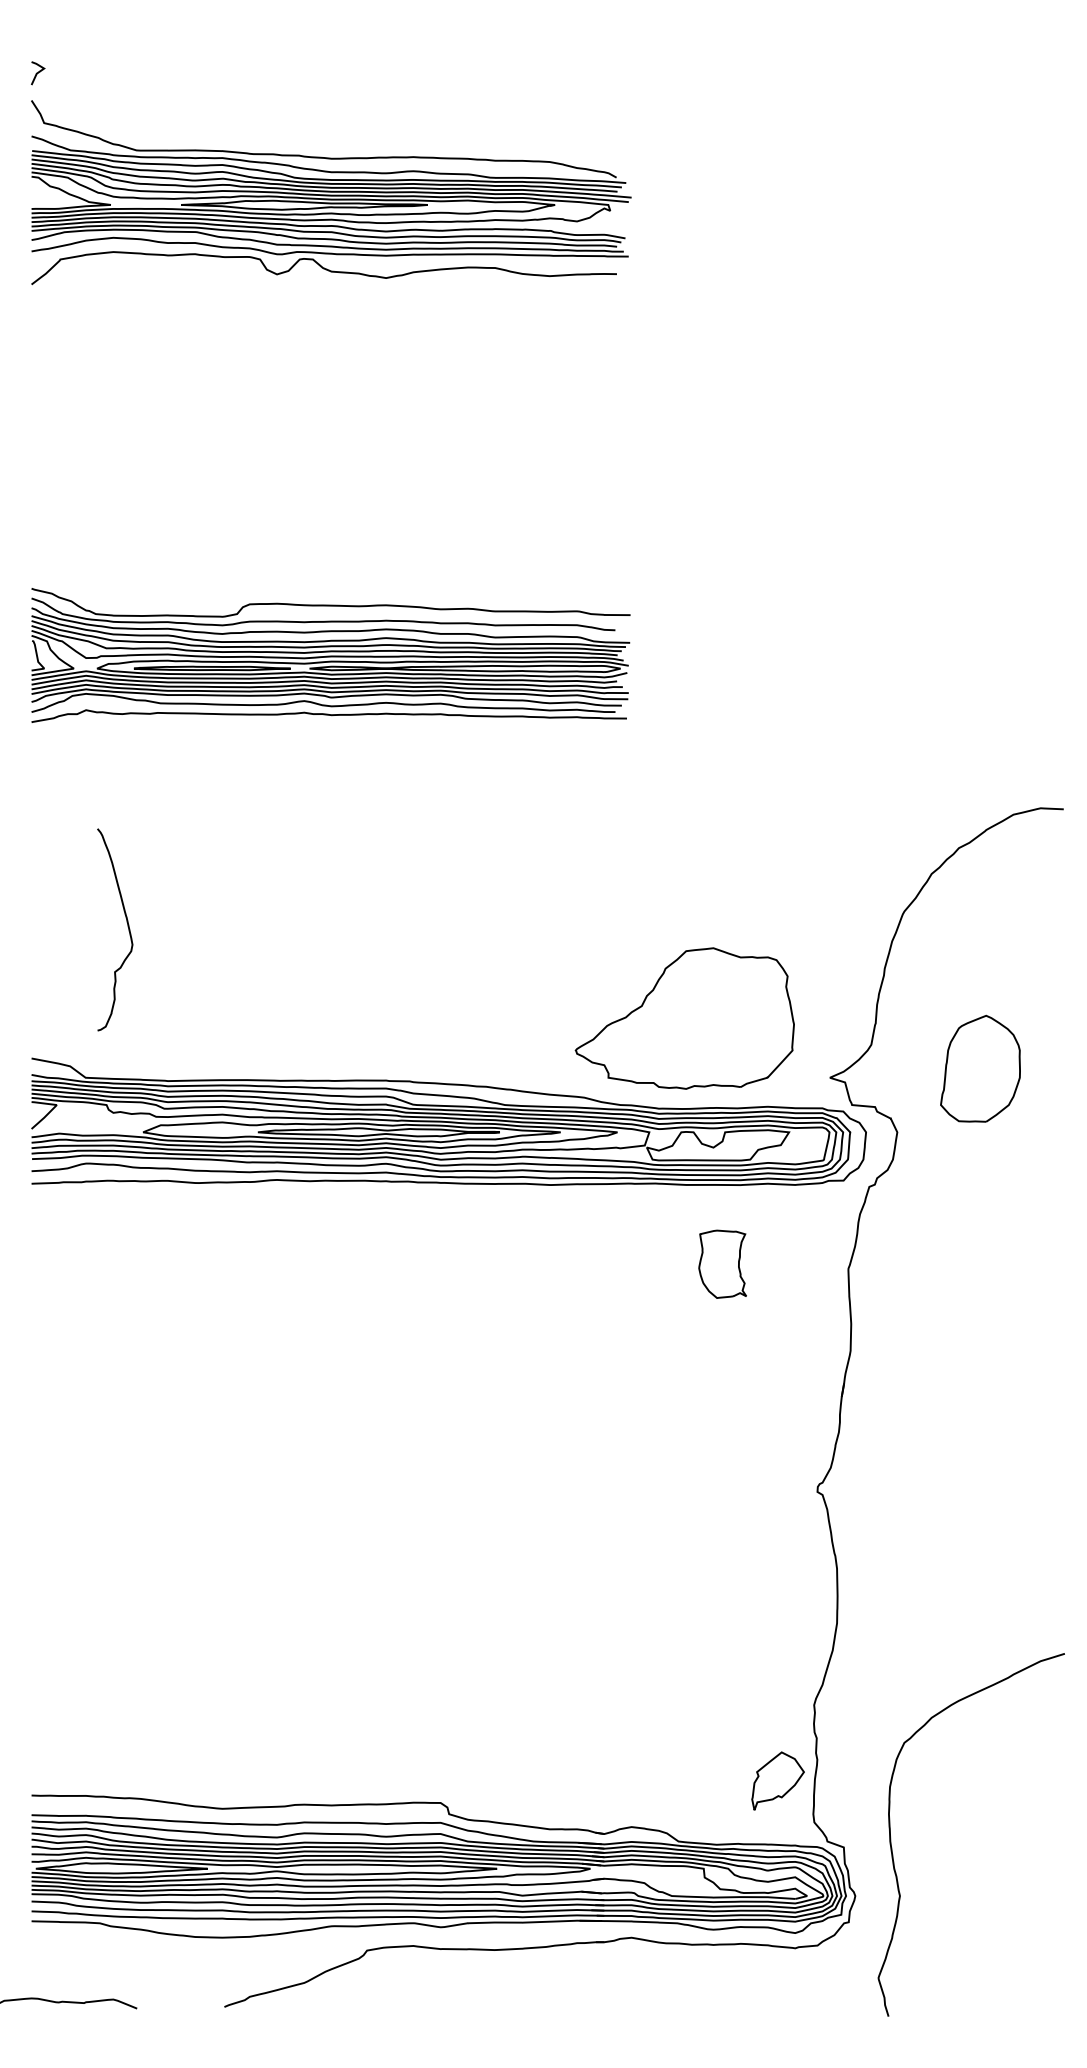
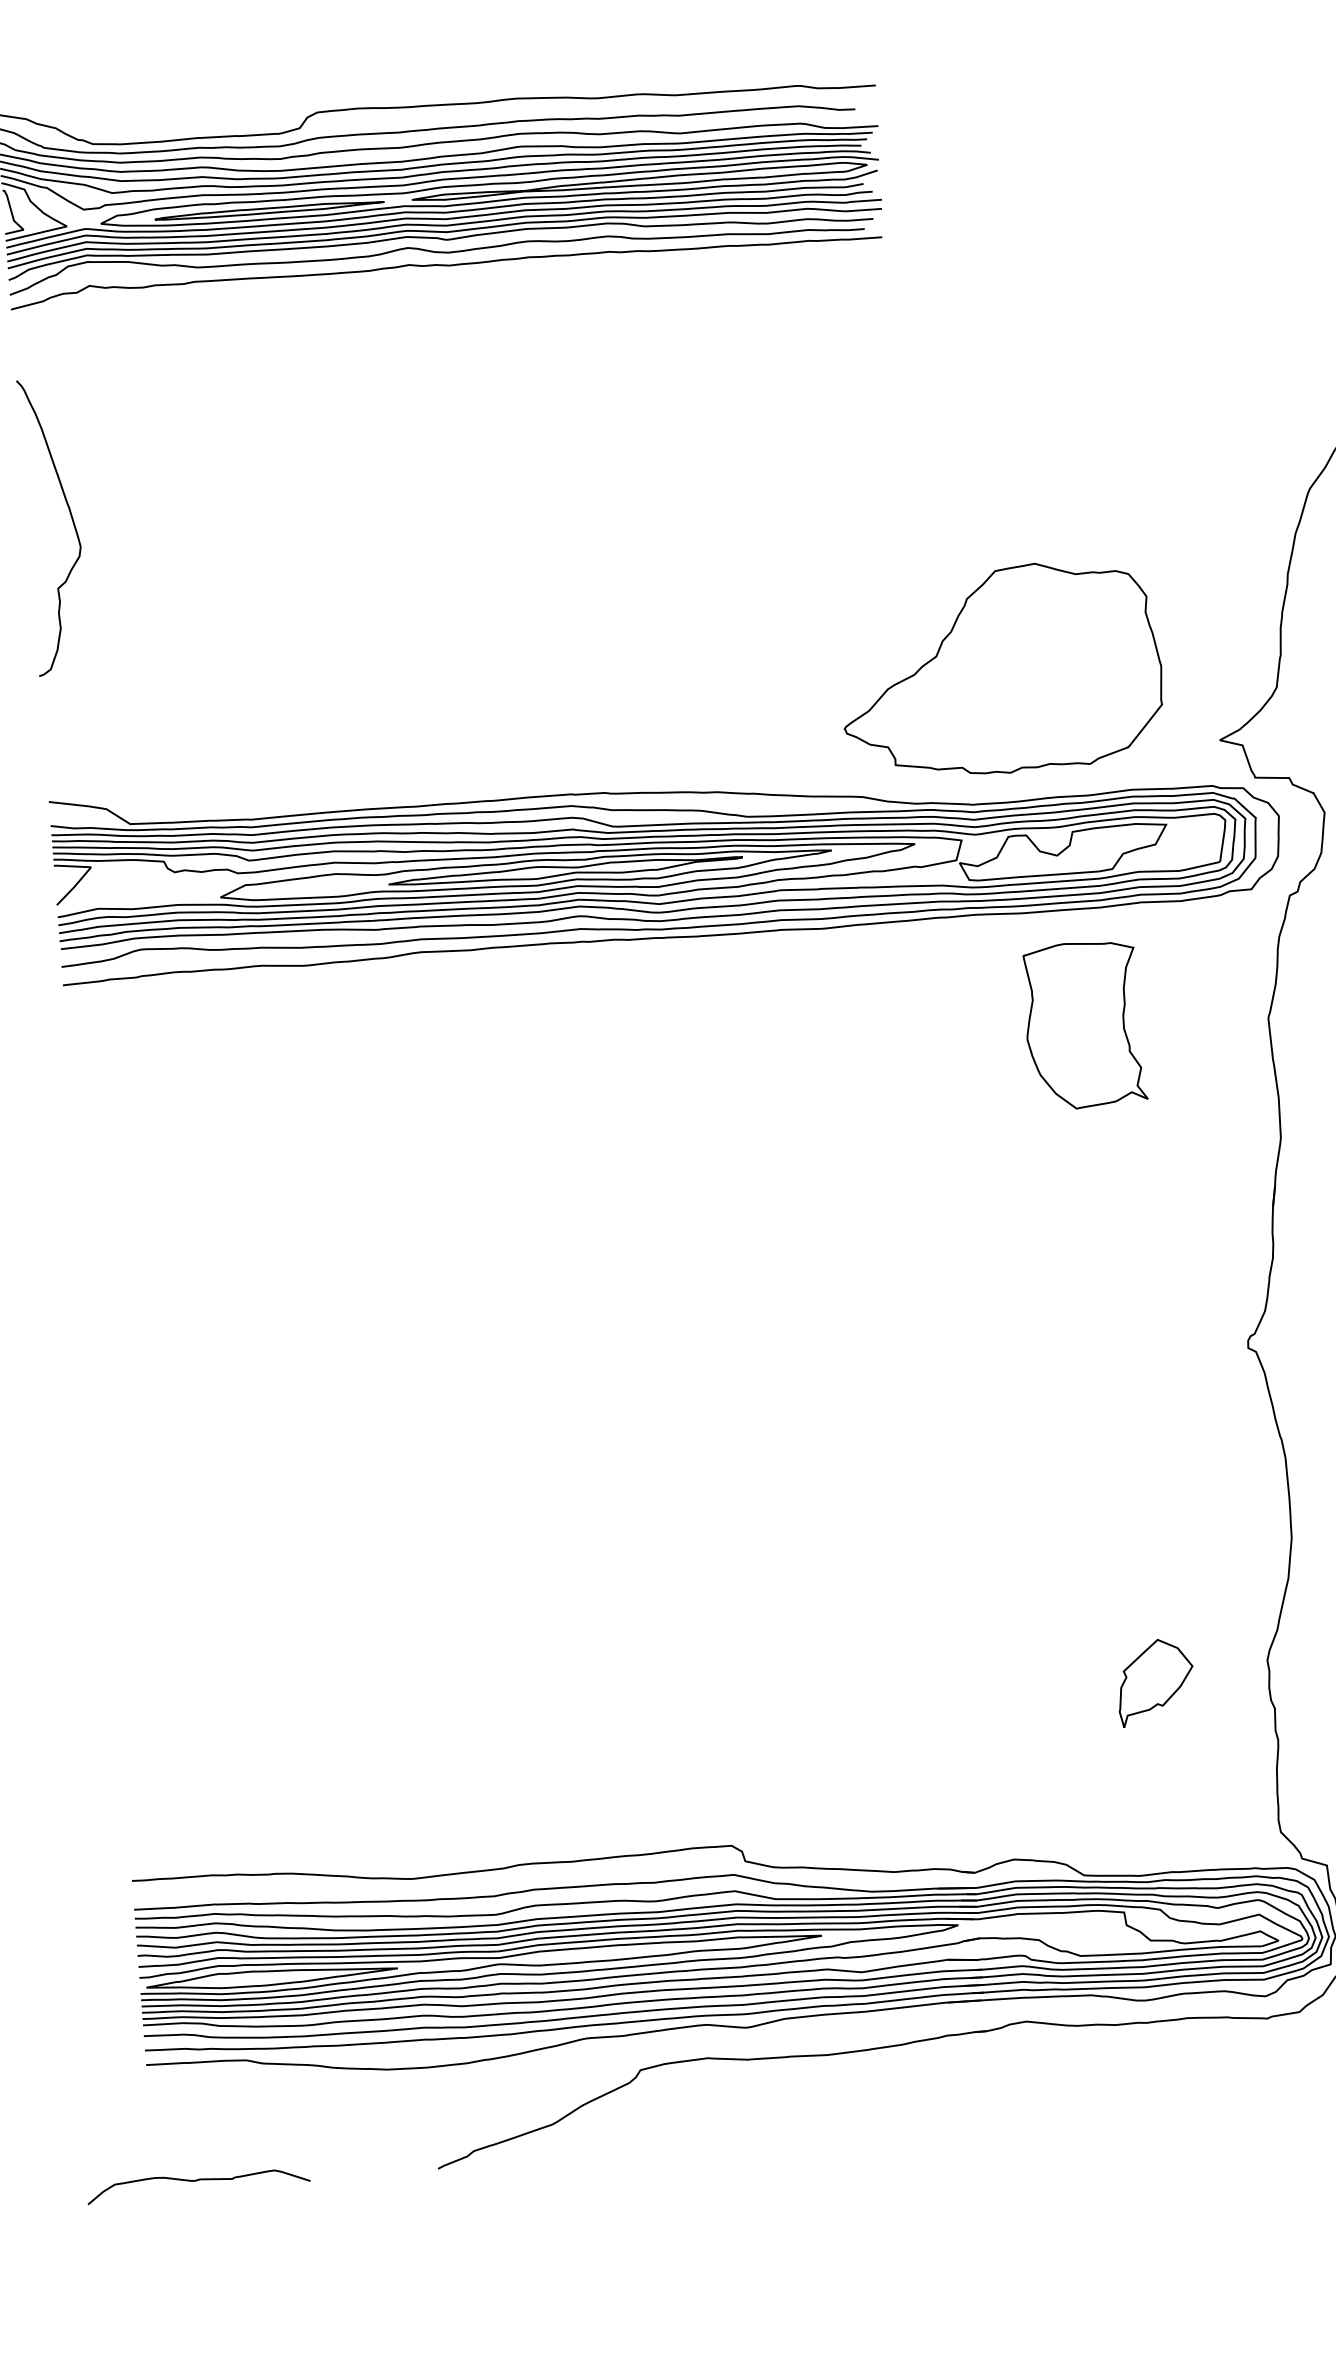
curve: (127, 926) -> (71, 520), moved
part: (722, 1264) -> (1083, 1025), size x1.67
part: (777, 1780) -> (1154, 1681), moved

